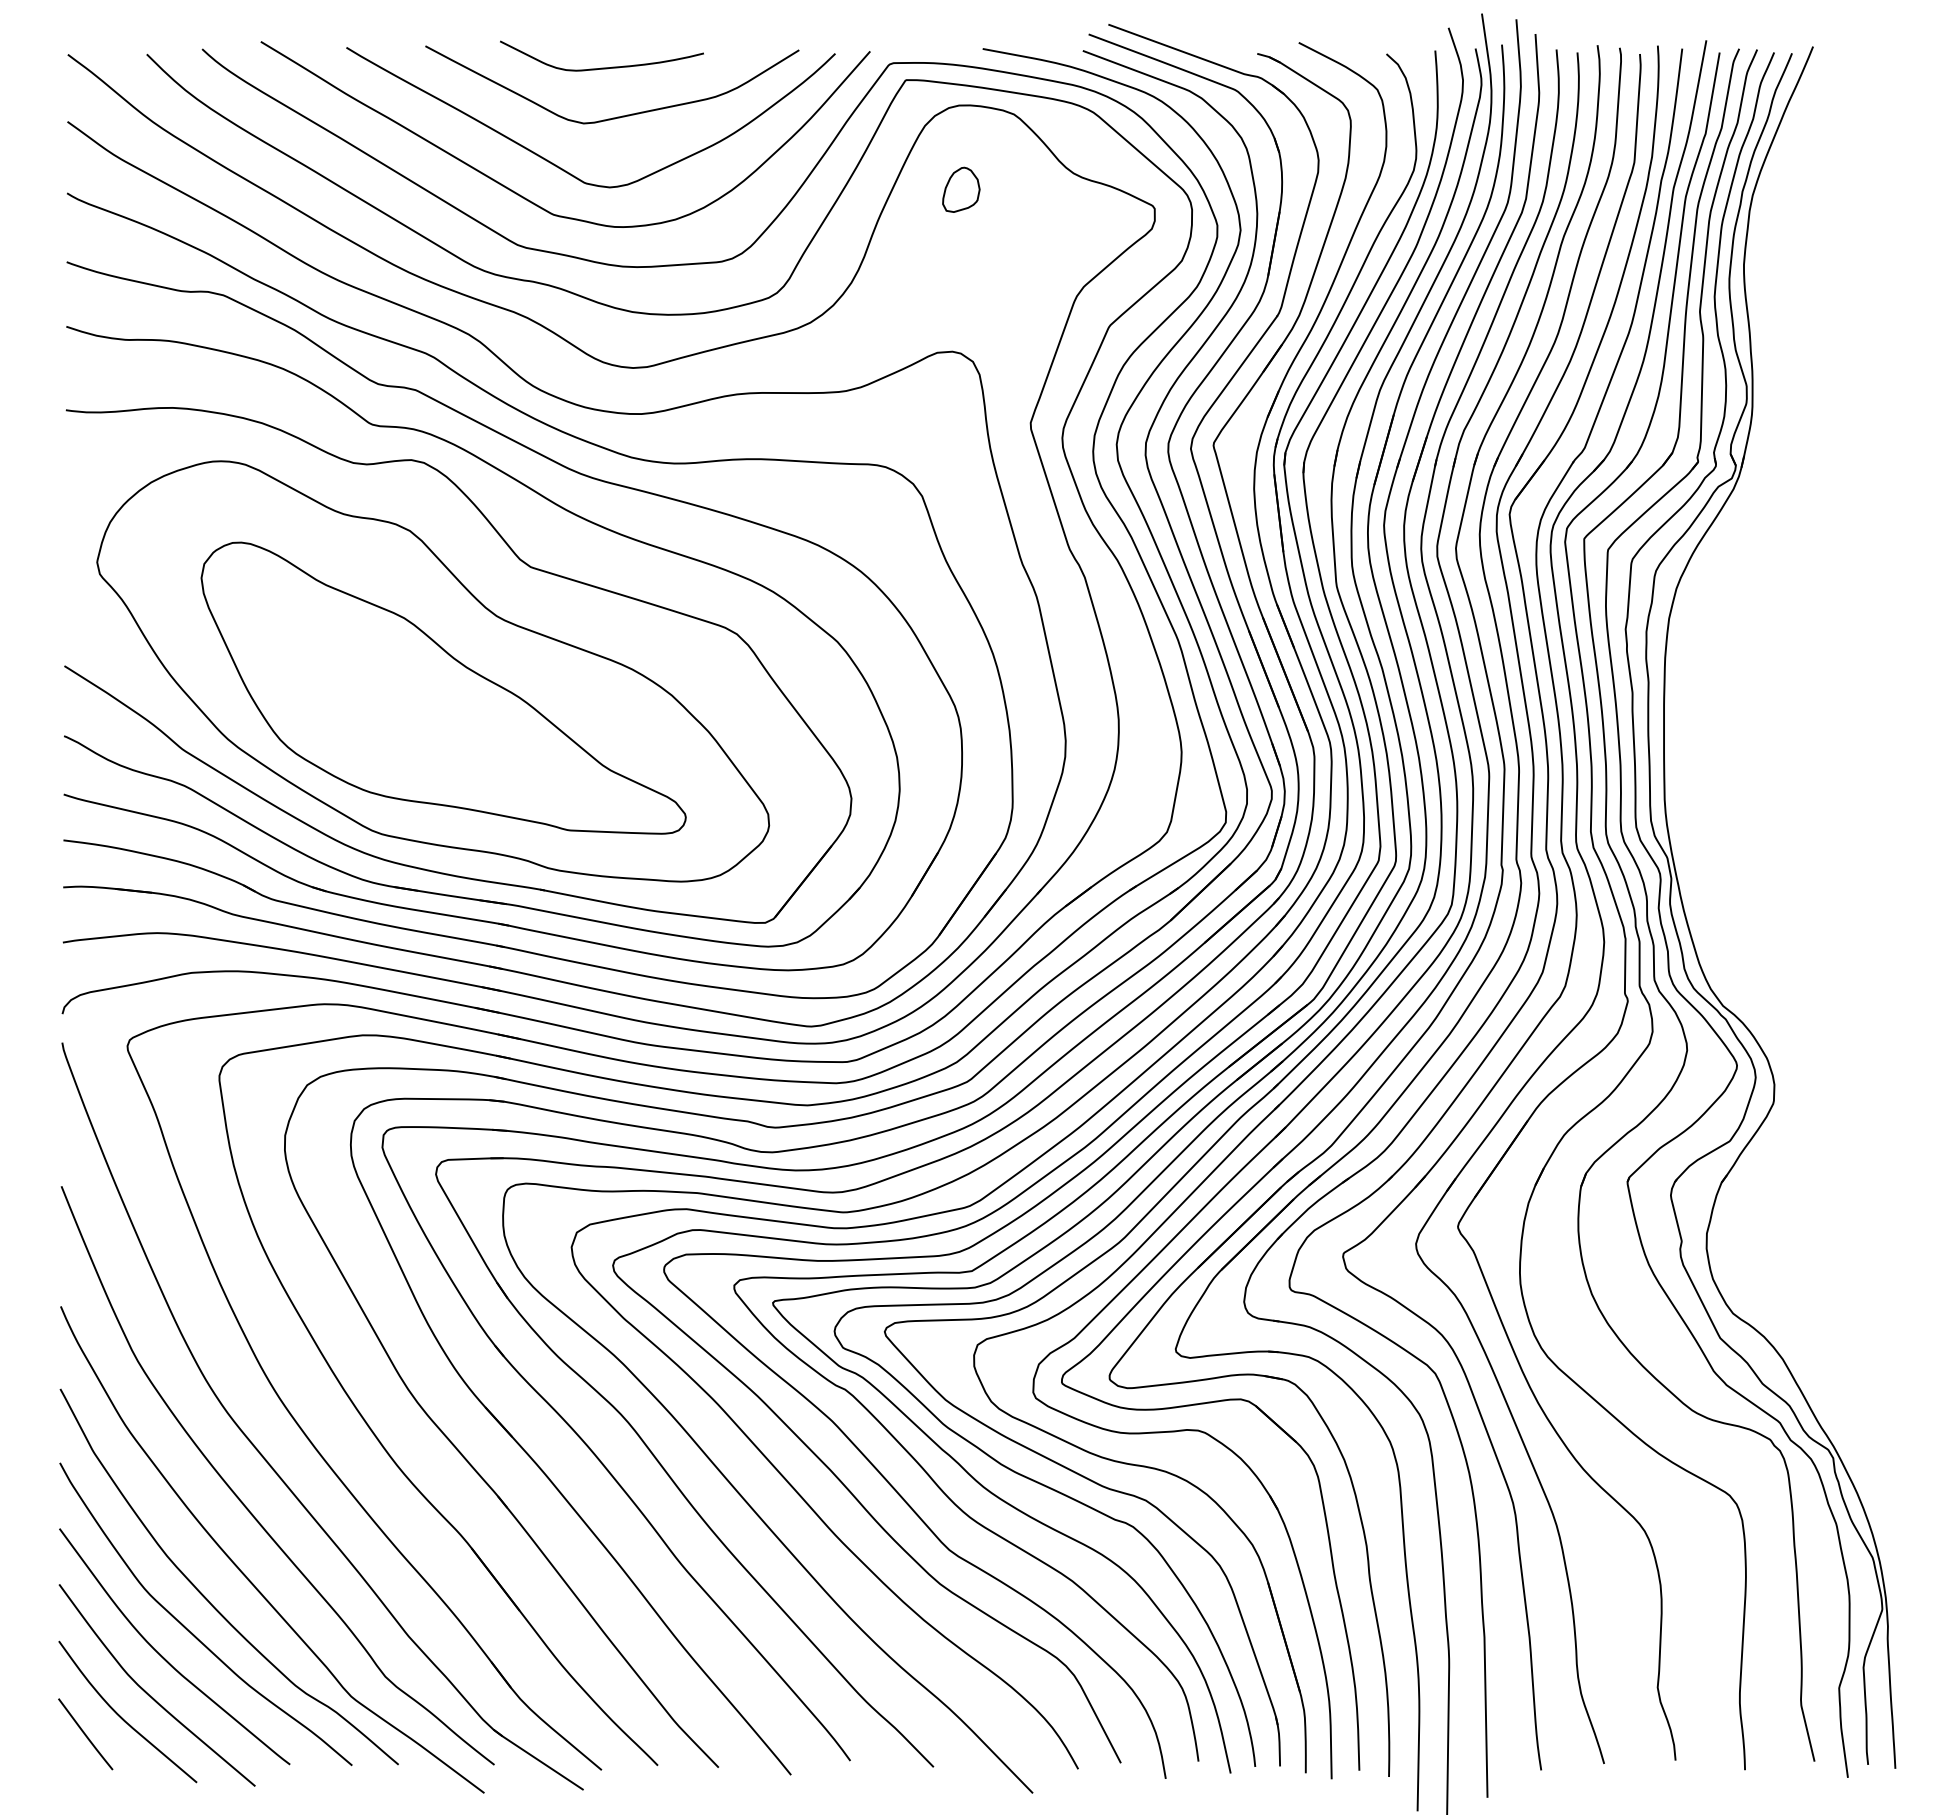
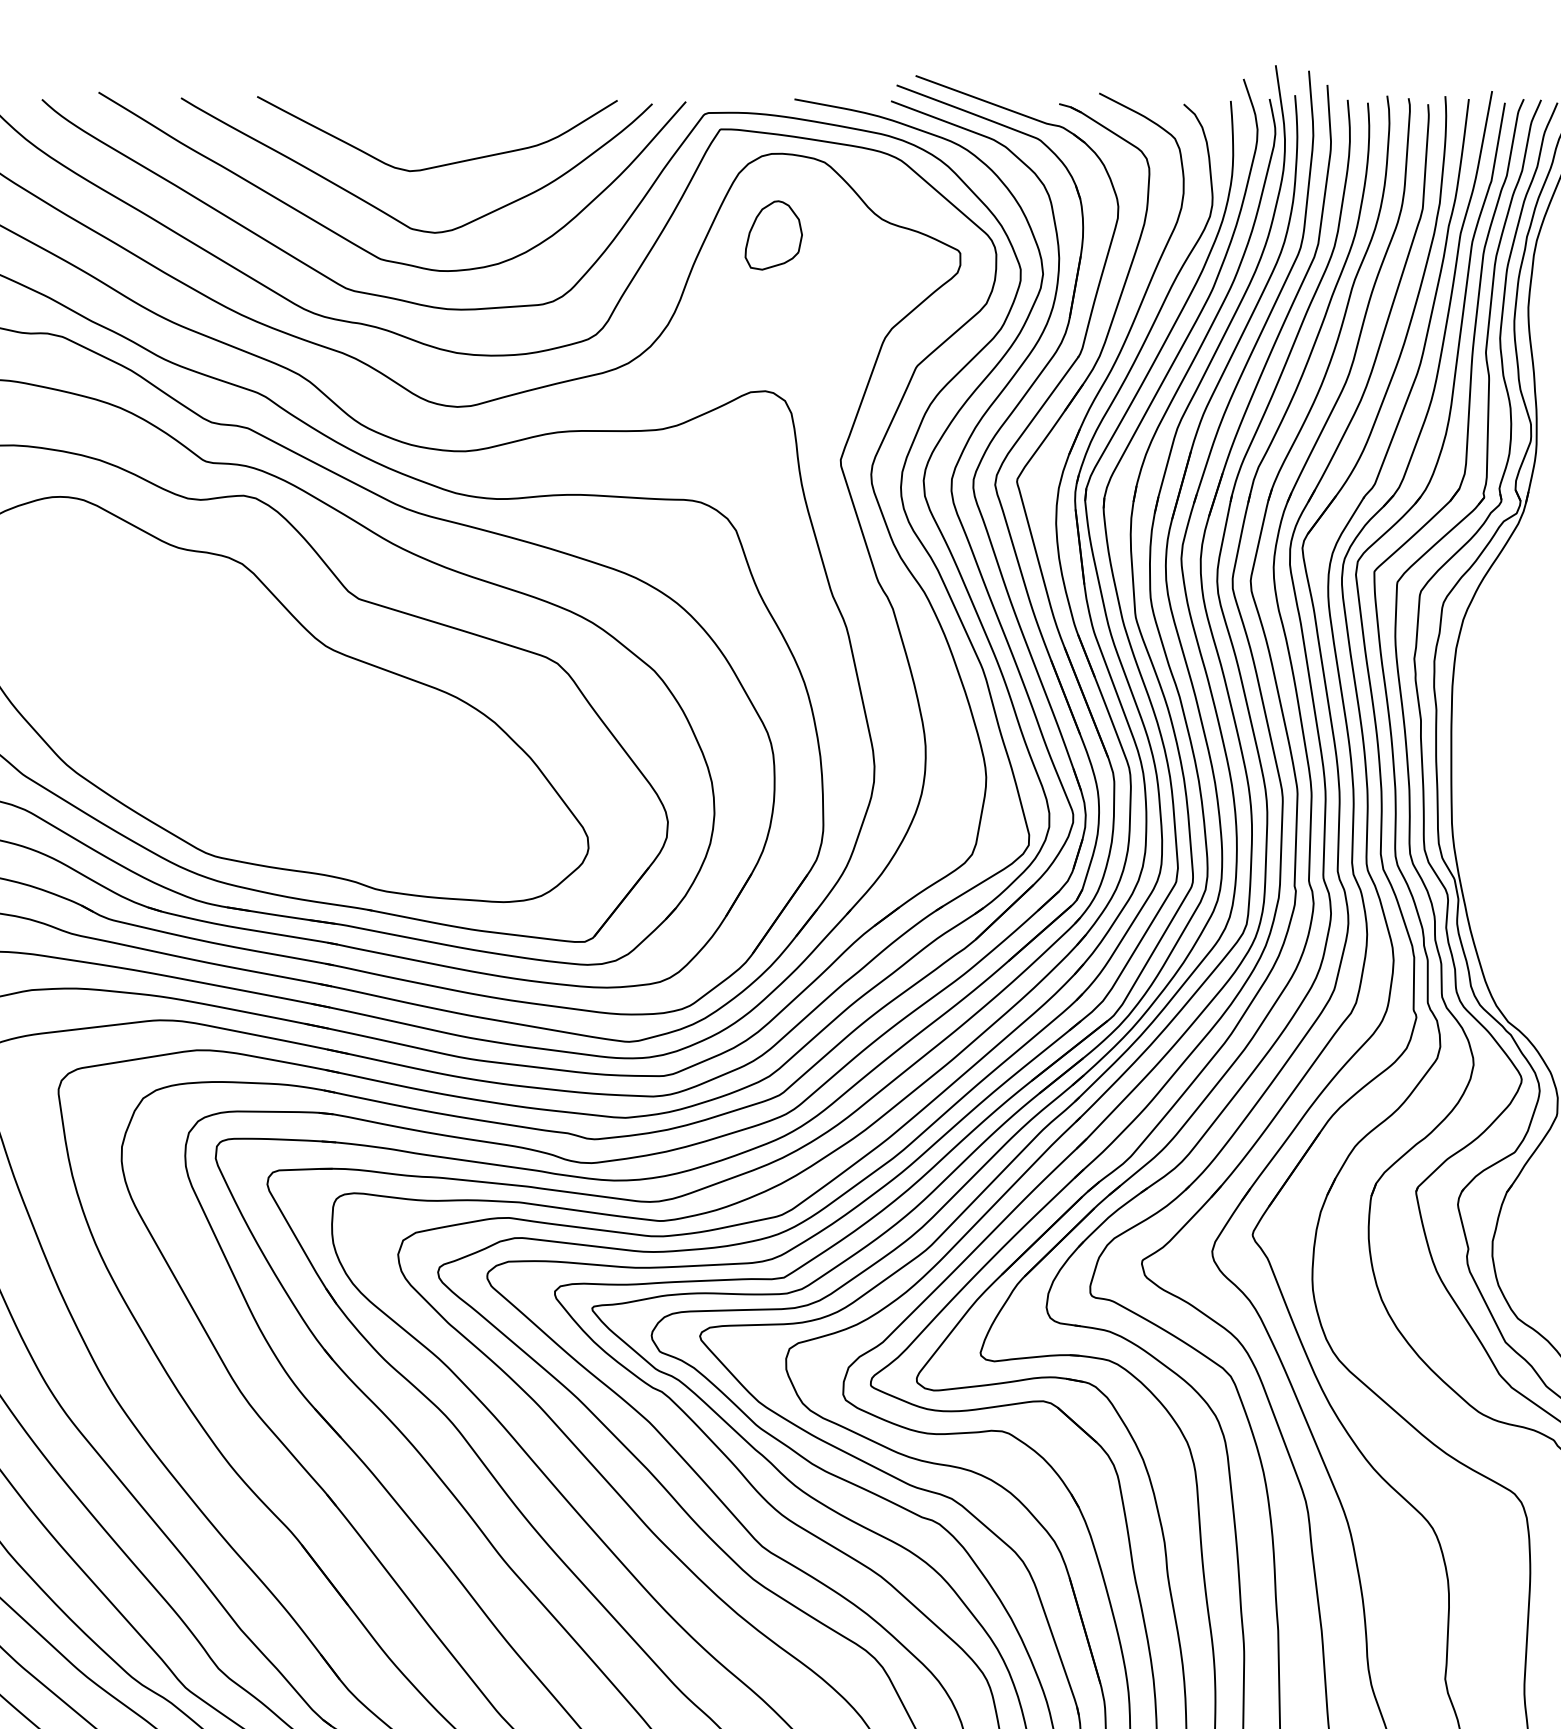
curve: (601, 67) -> (426, 117), removed
part: (961, 189) -> (774, 234), size x1.6
part: (443, 687) -> (274, 714), removed

